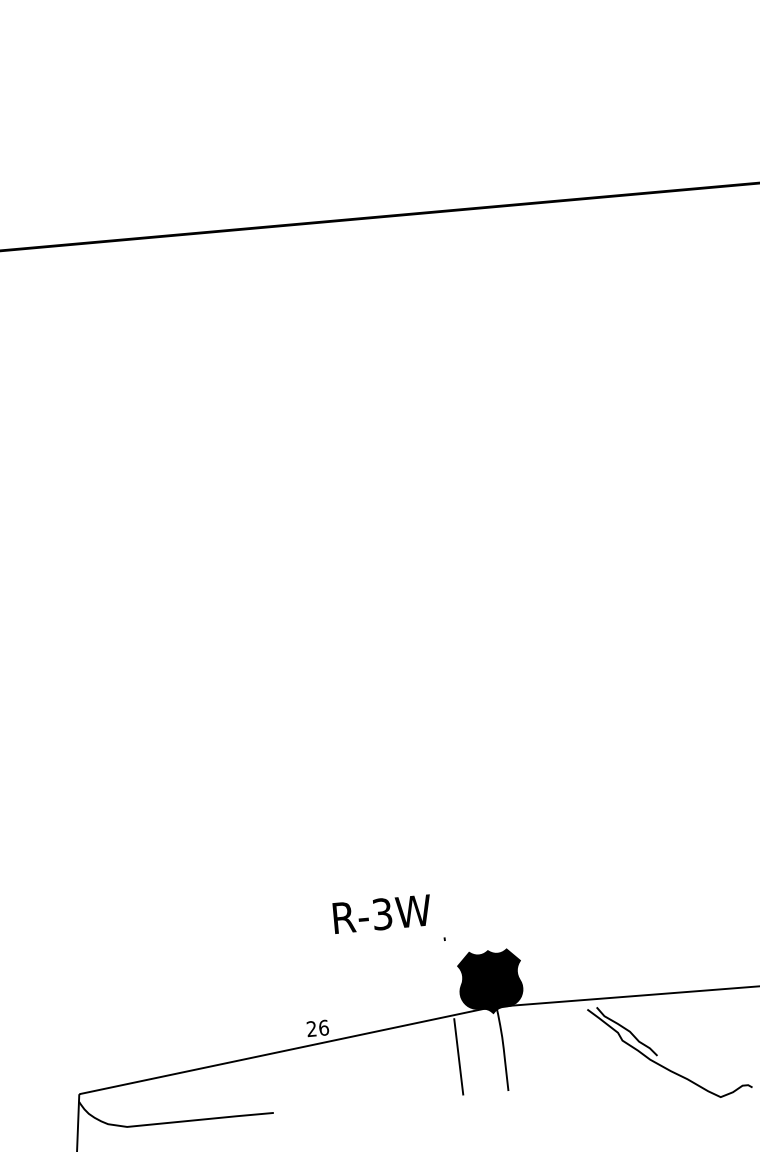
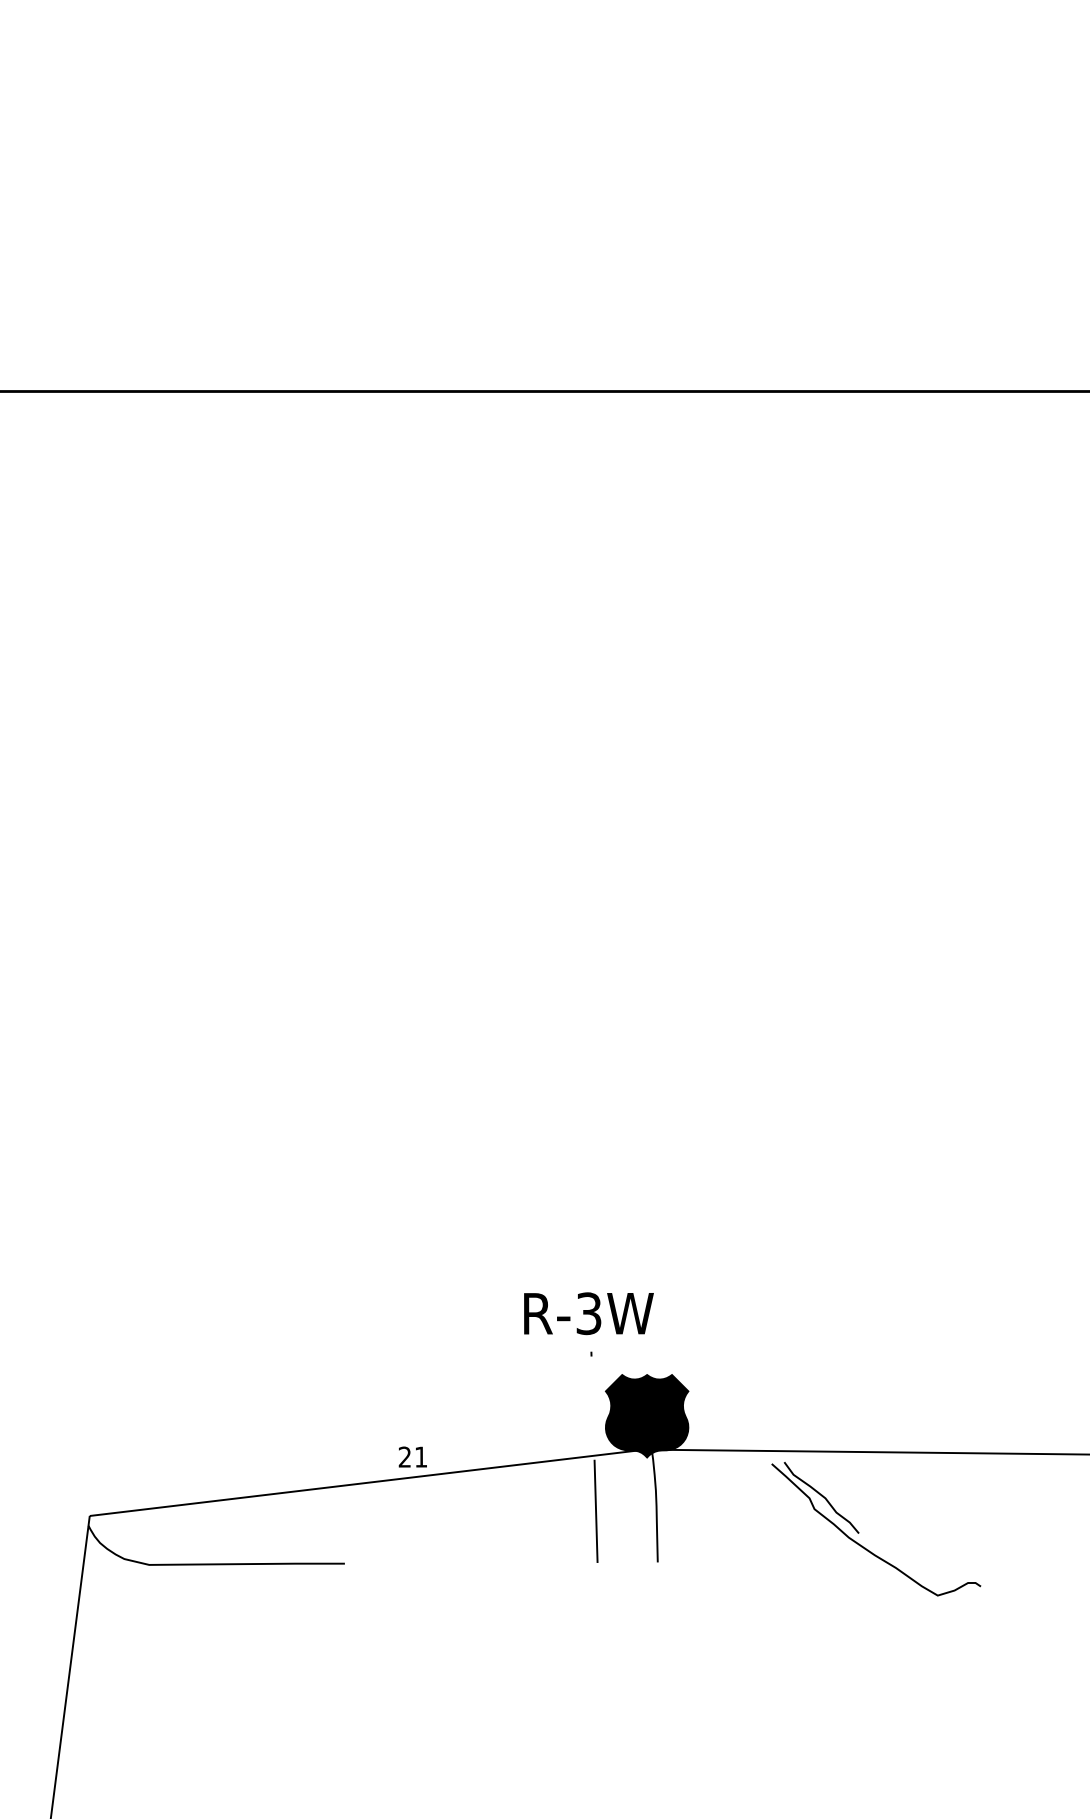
text: (382, 914) -> (588, 1313), moved
text: (324, 1027) -> (421, 1456), 26 -> 21

